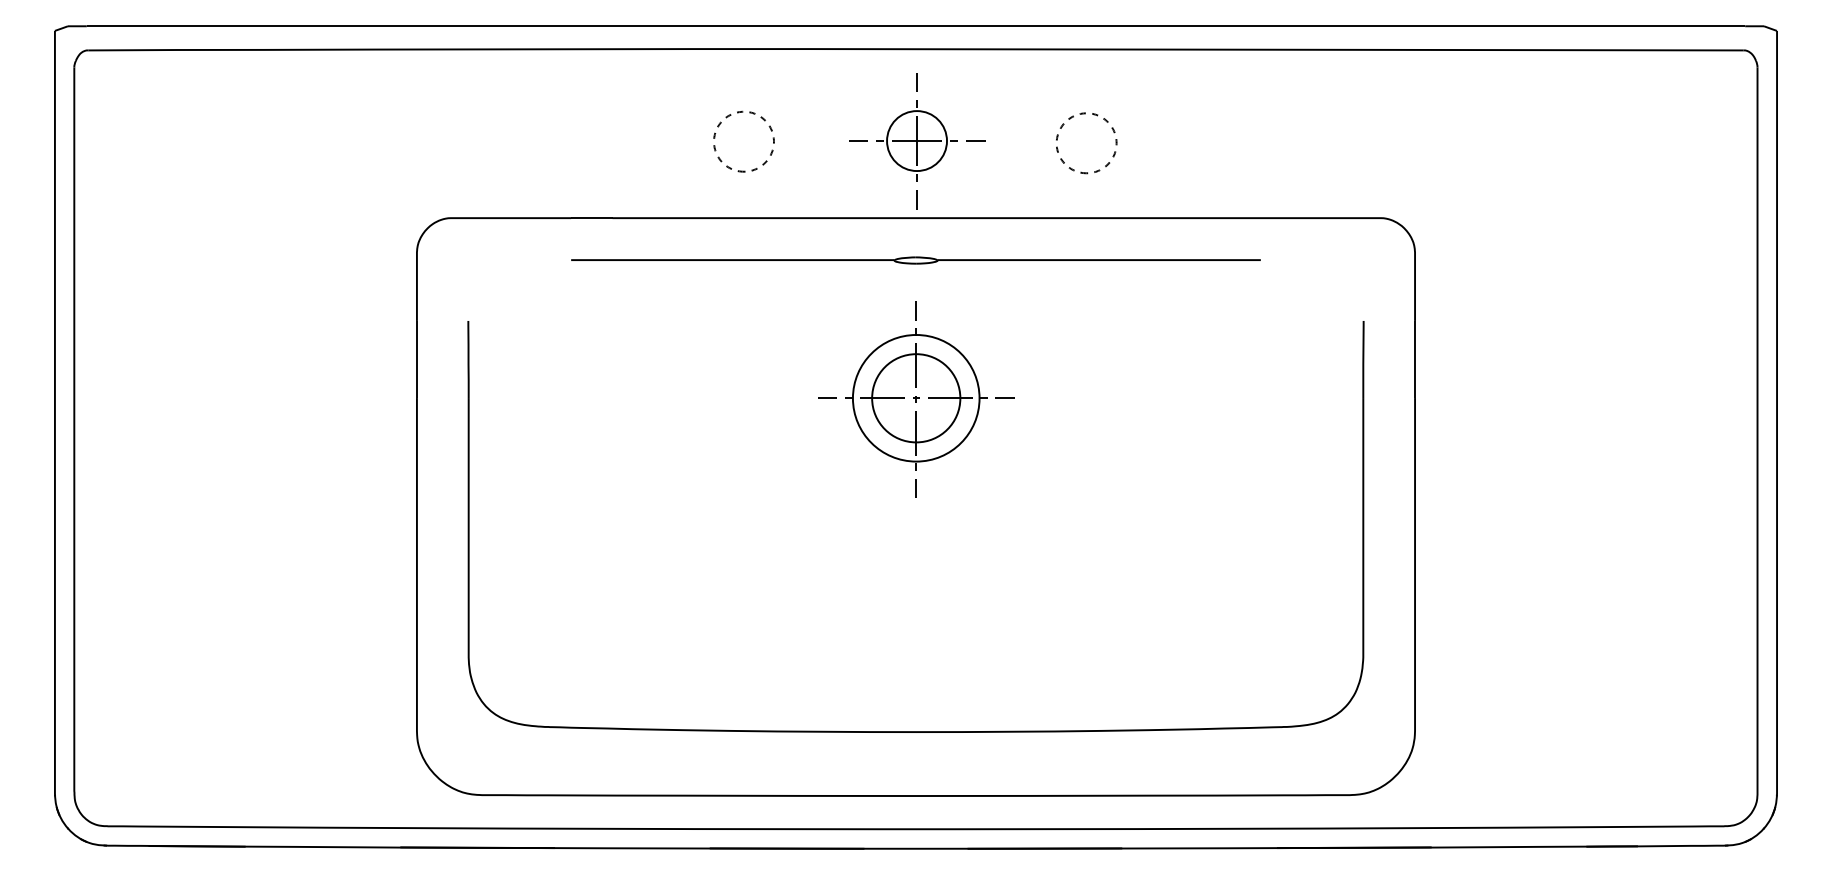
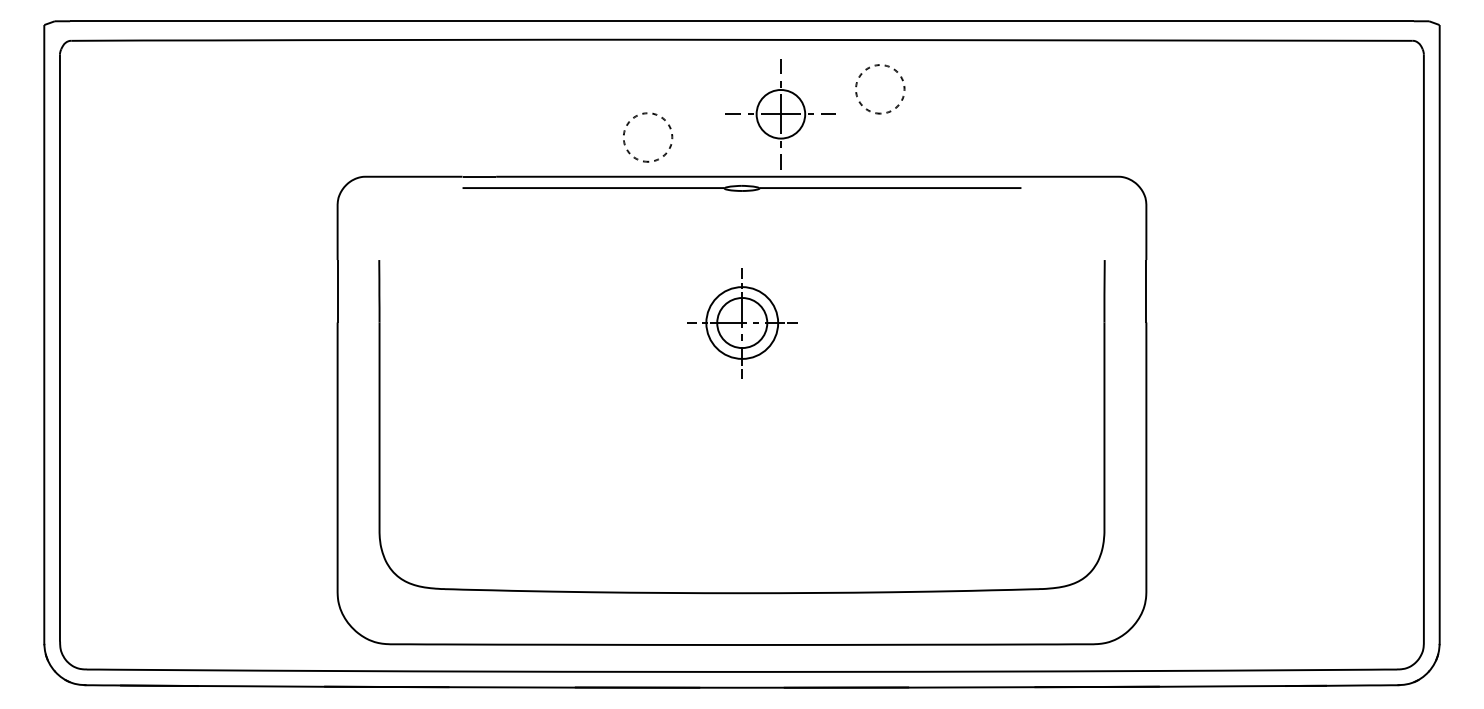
part: (716, 133) -> (625, 130), moved
part: (917, 141) -> (781, 114), moved
part: (1064, 161) -> (862, 104), moved
part: (915, 260) -> (741, 188), moved
part: (916, 399) -> (742, 323), size x0.7

